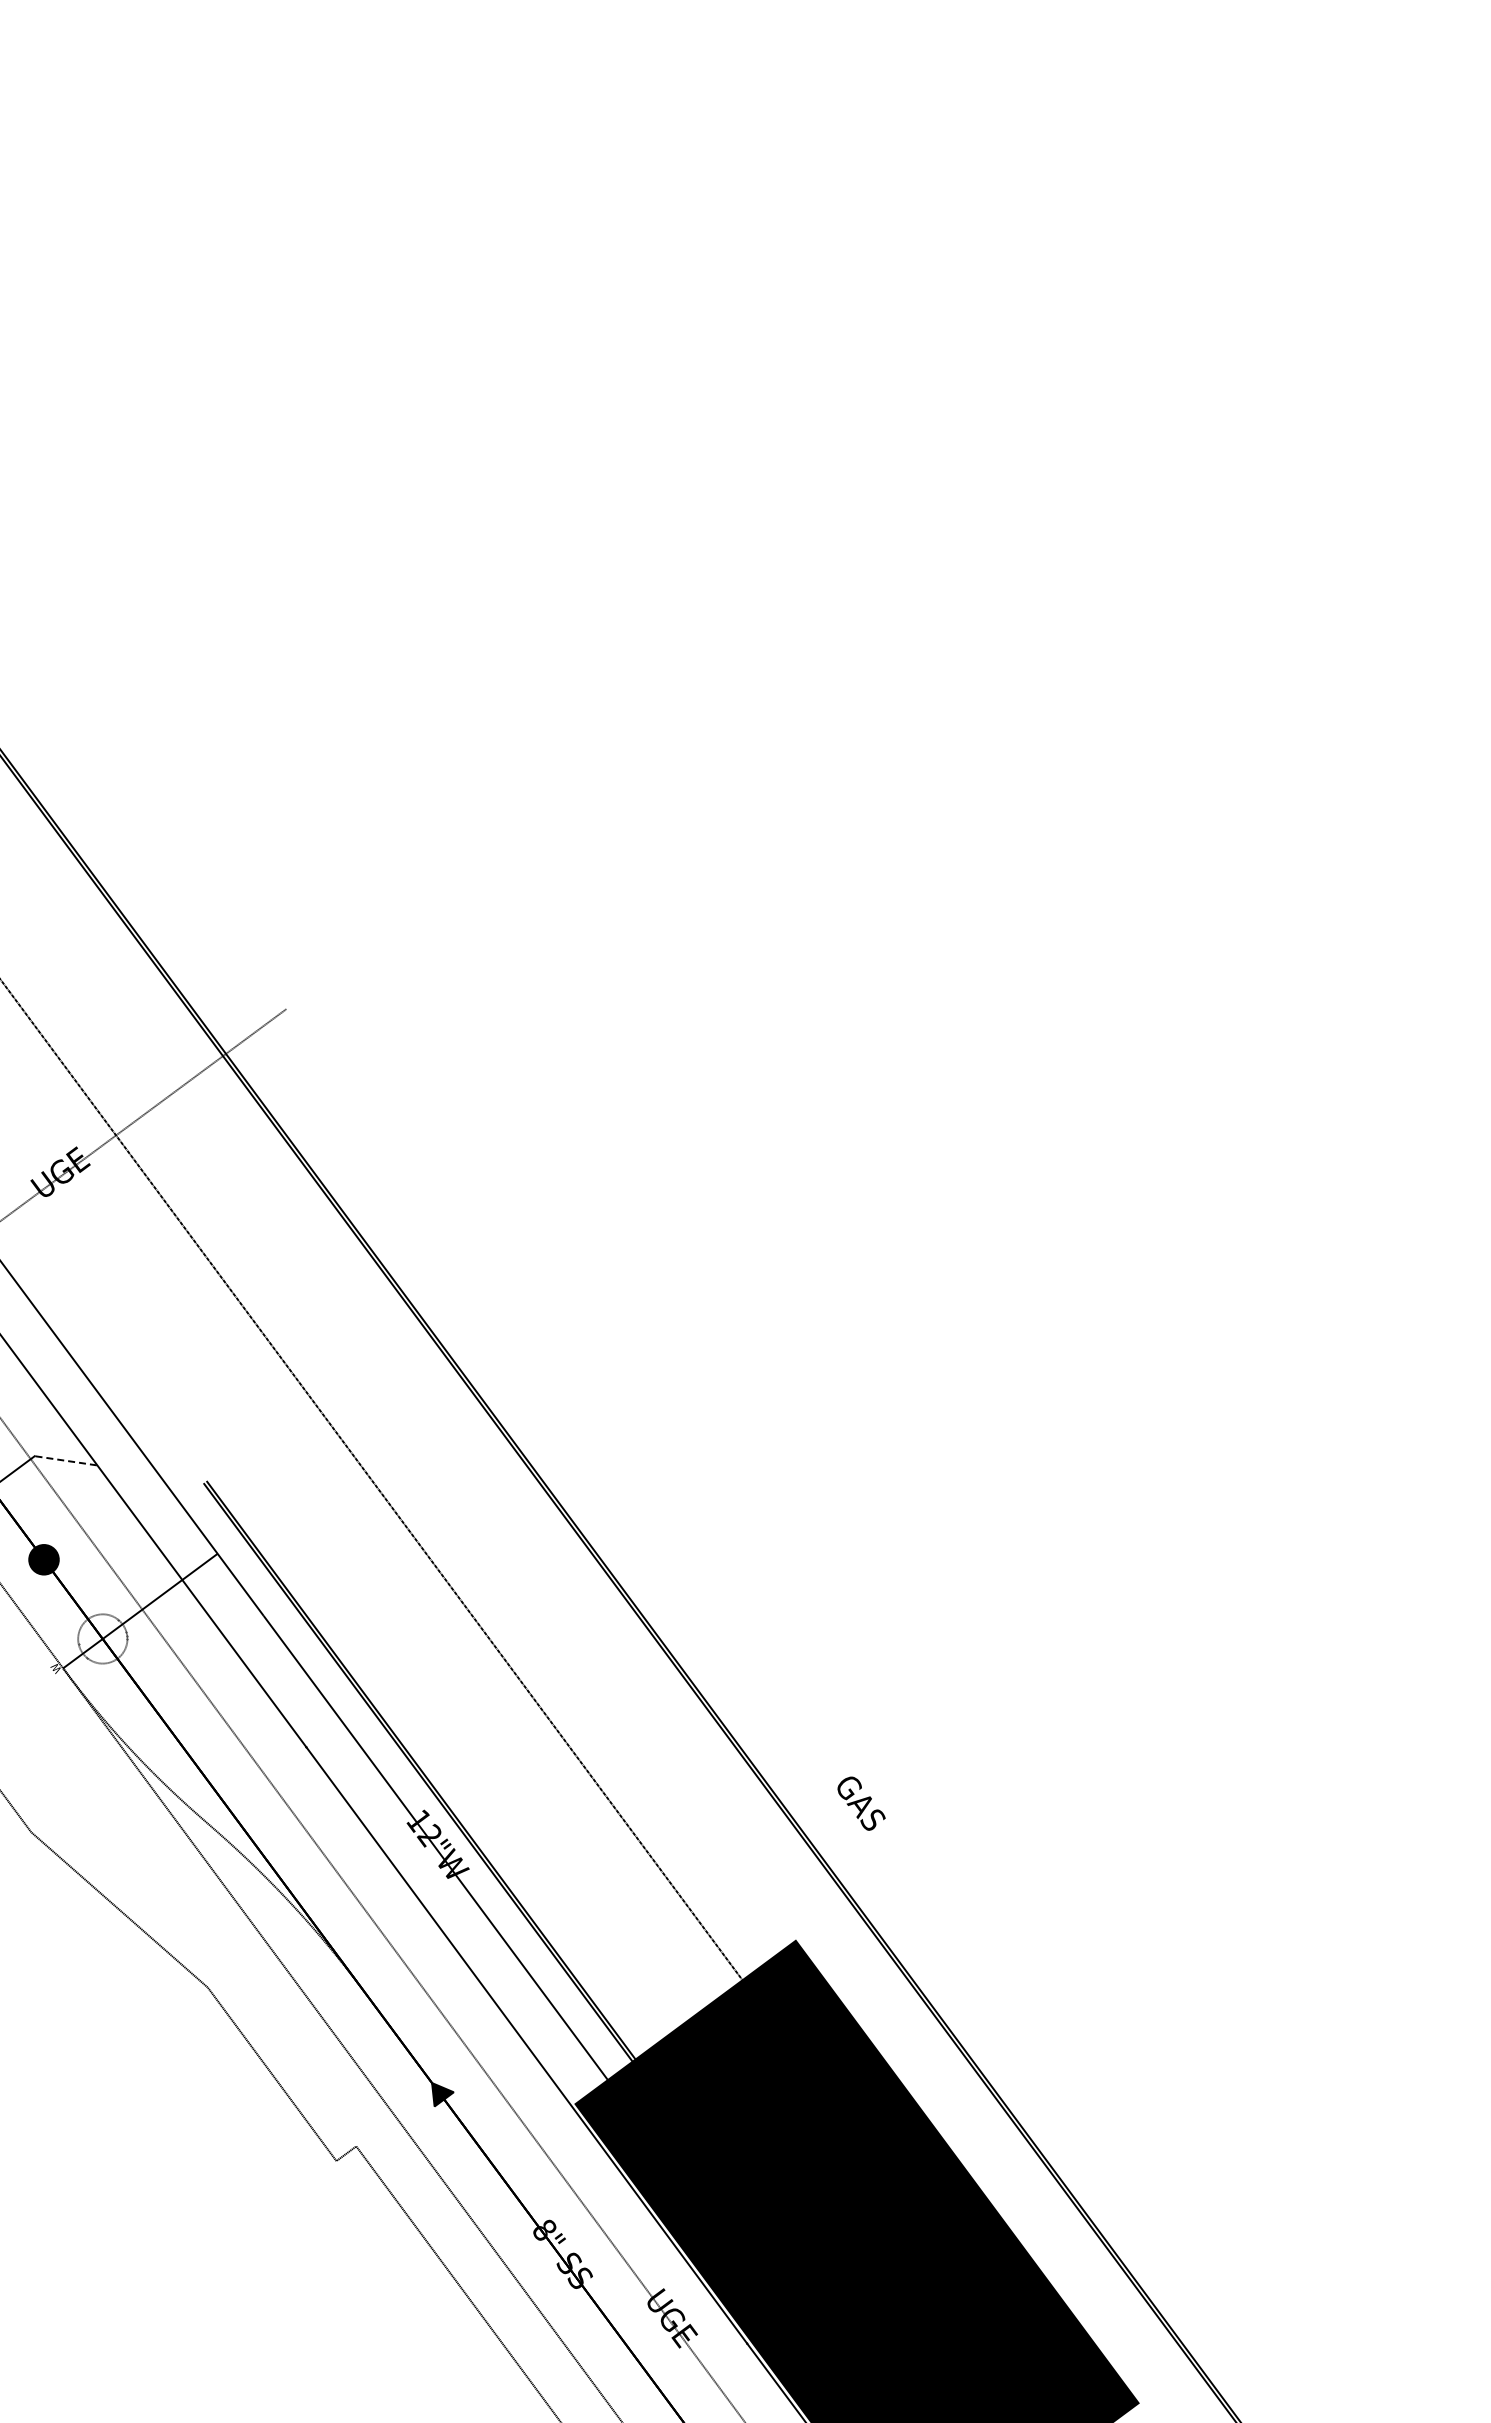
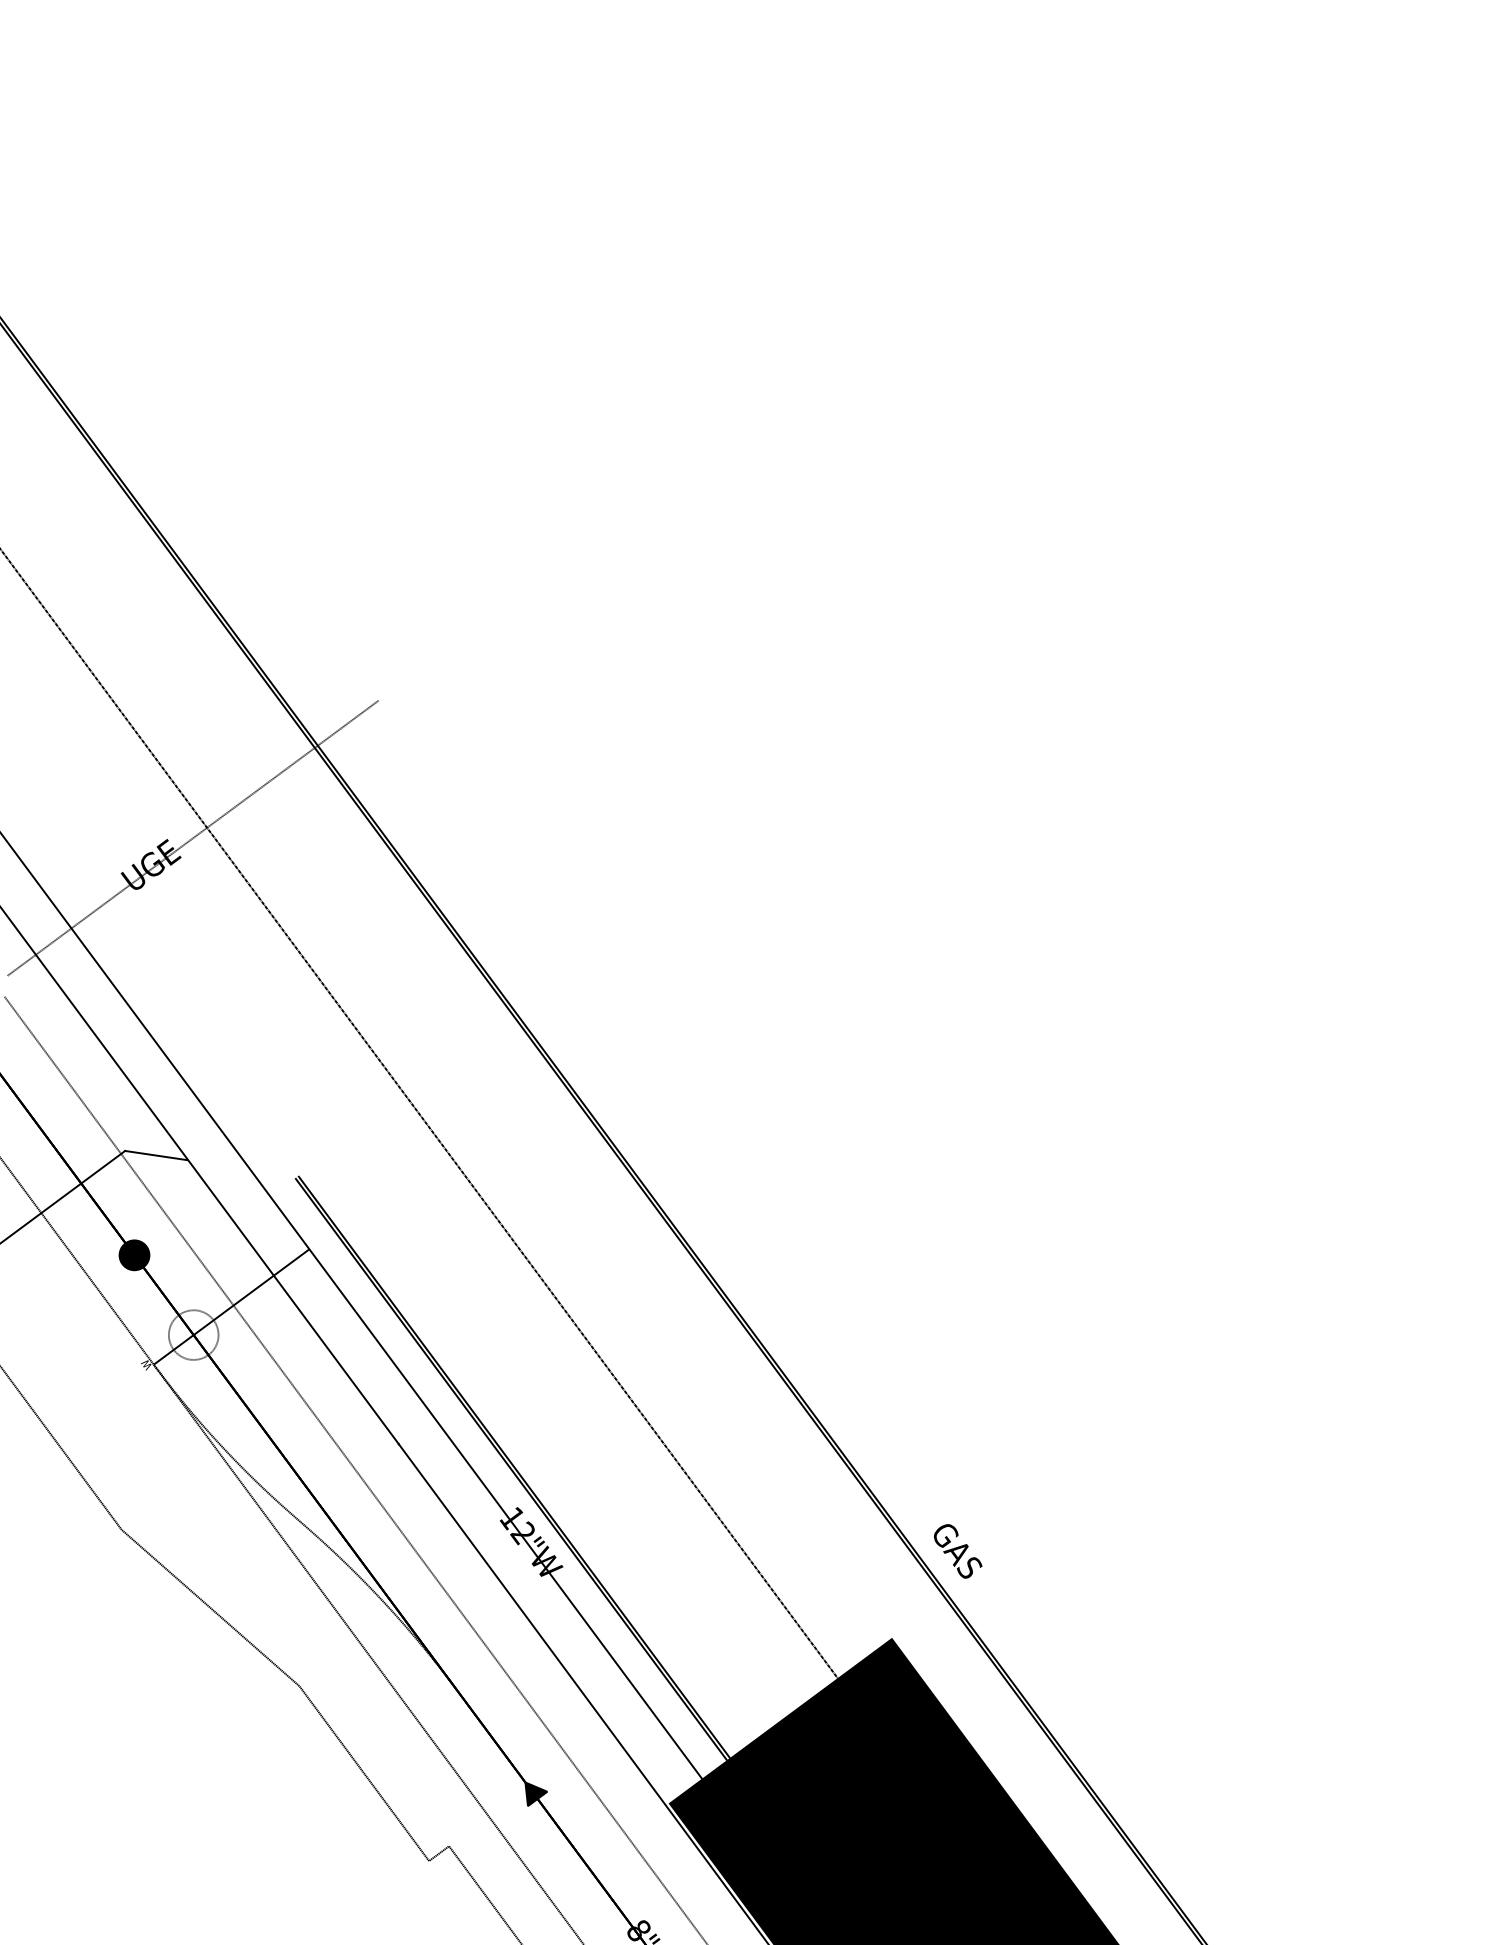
line: (65, 1460) -> (156, 1155), dashed -> solid
text: (861, 1803) -> (958, 1551), moved

